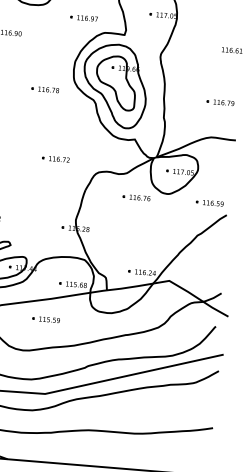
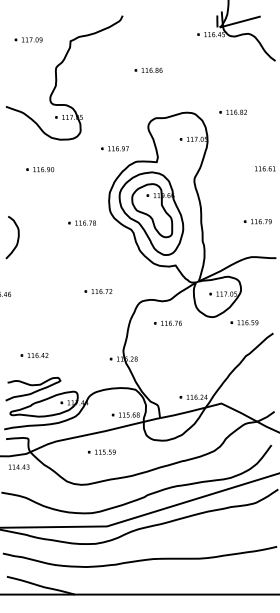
part: (136, 196) -> (167, 322), moved
part: (209, 202) -> (244, 322), moved

